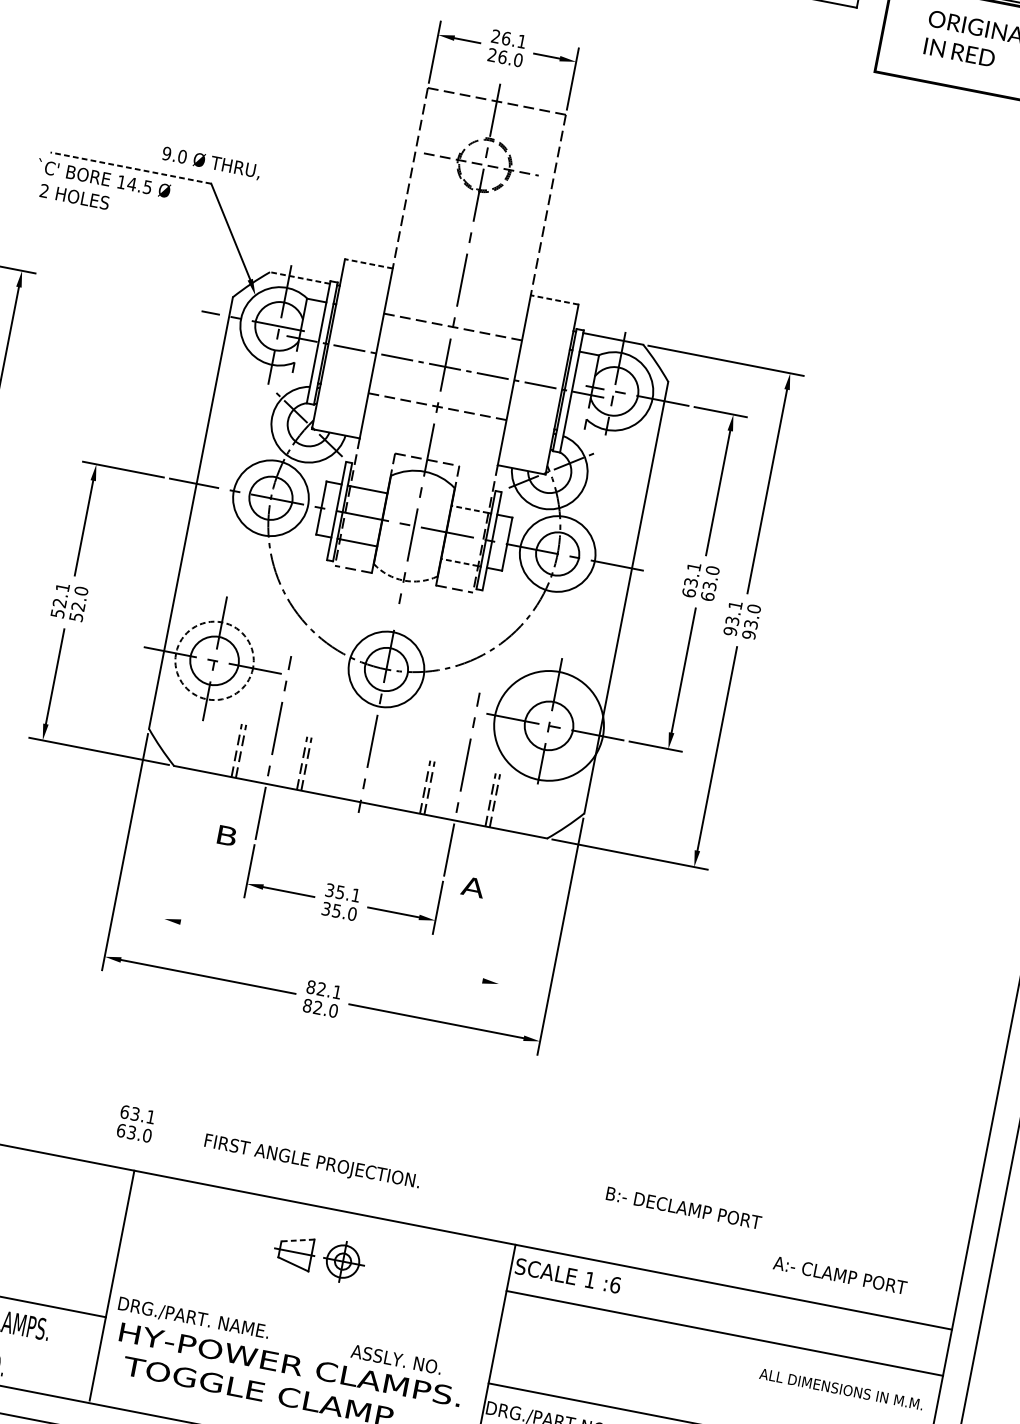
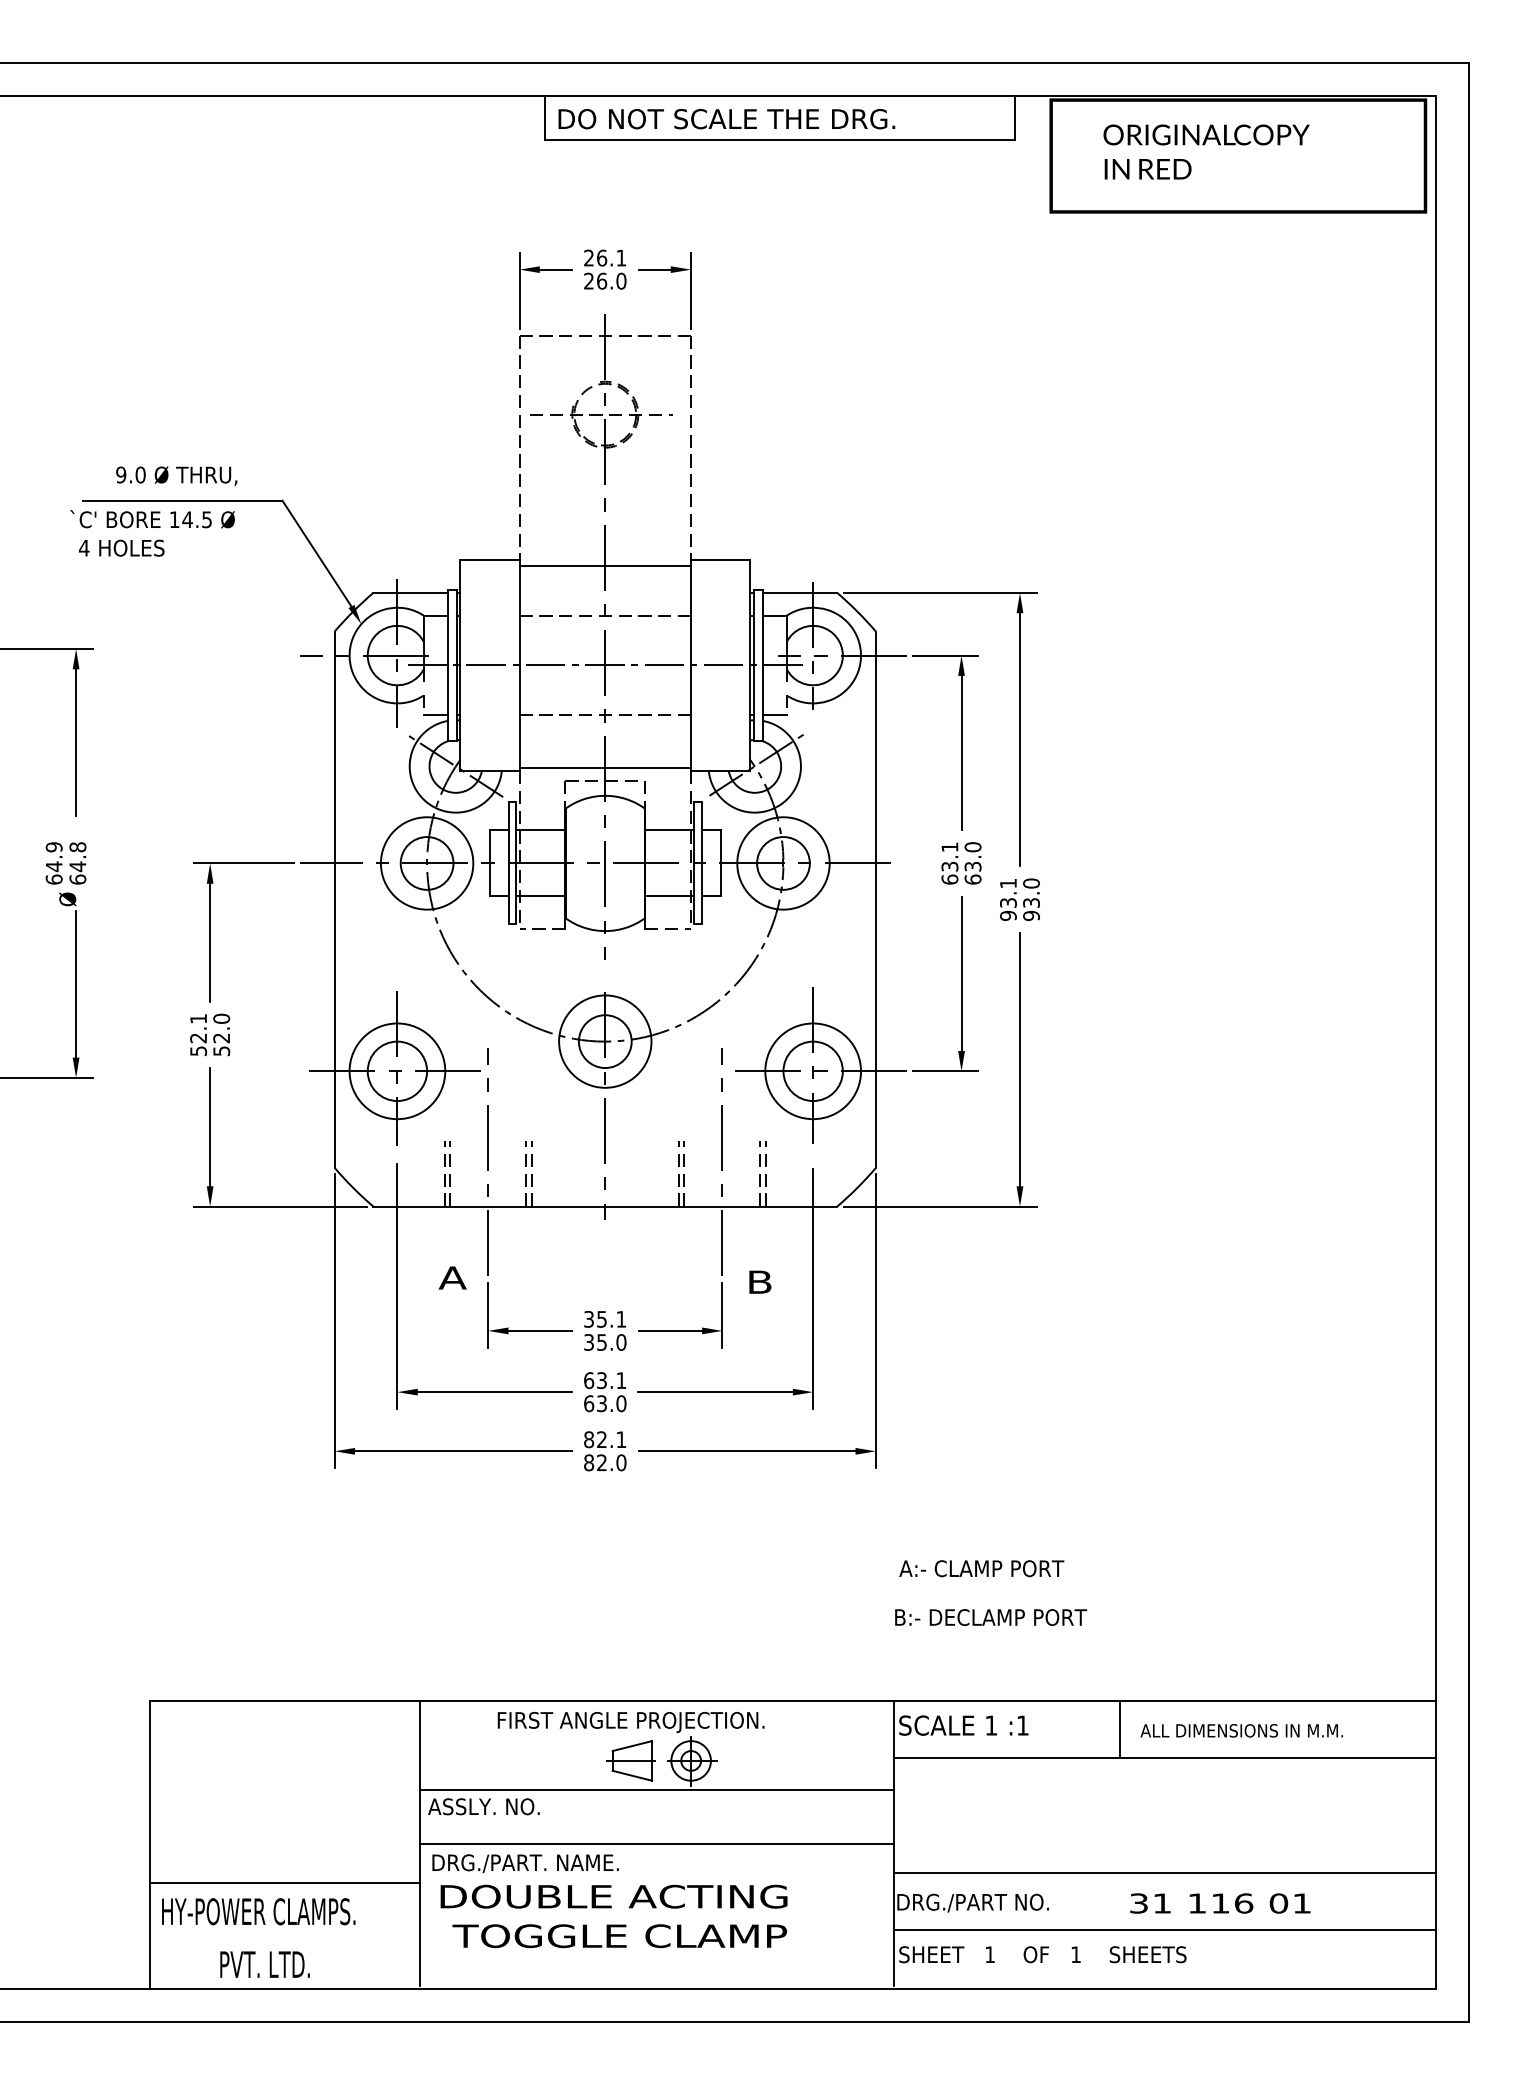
text: (211, 162) -> (176, 475), moved
line: (130, 168) -> (182, 500), dashed -> solid
text: (43, 190) -> (83, 547), 2 -> 4
line: (368, 263) -> (489, 559), dashed -> solid
line: (299, 277) -> (410, 592), dashed -> solid
line: (460, 287) -> (605, 566), added
line: (554, 299) -> (720, 559), dashed -> solid
line: (301, 379) -> (435, 714), added
line: (573, 432) -> (774, 714), added
line: (429, 449) -> (605, 768), added
line: (470, 509) -> (668, 830), dashed -> solid
line: (460, 562) -> (668, 896), dashed -> solid
arc: (403, 580) -> (605, 931), dashed -> solid
circle: (214, 661) -> (397, 1071), dashed -> solid
circle: (549, 726) -> (813, 1071), size x0.71
line: (181, 833) -> (397, 1285), added
text: (226, 835) -> (452, 1277), B -> A
text: (473, 886) -> (759, 1281), A -> B
line: (515, 900) -> (813, 1288), added
line: (242, 934) -> (494, 1392), added
line: (420, 969) -> (715, 1392), added
text: (136, 1124) -> (605, 1392), moved
text: (311, 1162) -> (630, 1722), moved
text: (683, 1208) -> (990, 1617), moved
line: (297, 1240) -> (631, 1746), dashed -> solid
text: (839, 1275) -> (981, 1568), moved
line: (310, 1279) -> (656, 1789), added
text: (615, 1285) -> (1023, 1725), :6 -> :1
line: (692, 1303) -> (1119, 1729), added
line: (302, 1322) -> (656, 1843), added
text: (396, 1359) -> (483, 1806), moved
text: (292, 1364) -> (654, 1896), HY-POWER CLAMPS. -> DOUBLE ACTING
text: (841, 1389) -> (1241, 1730), moved

